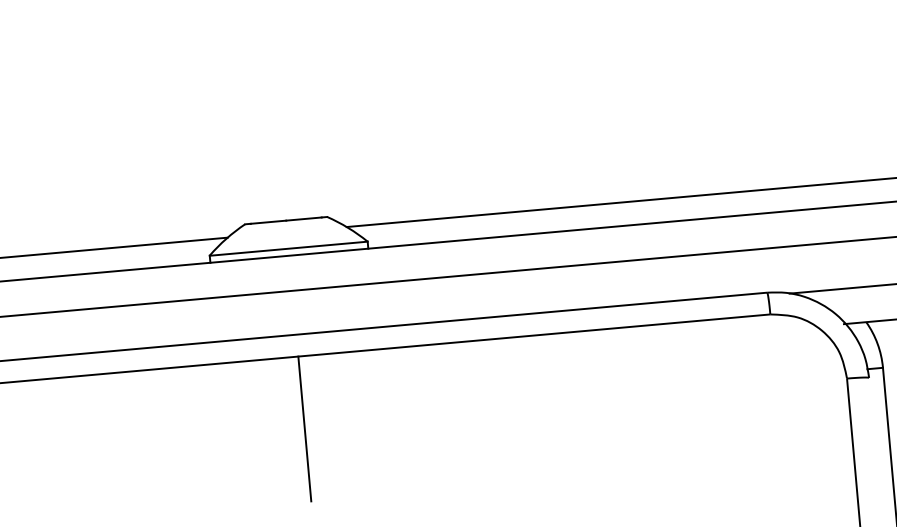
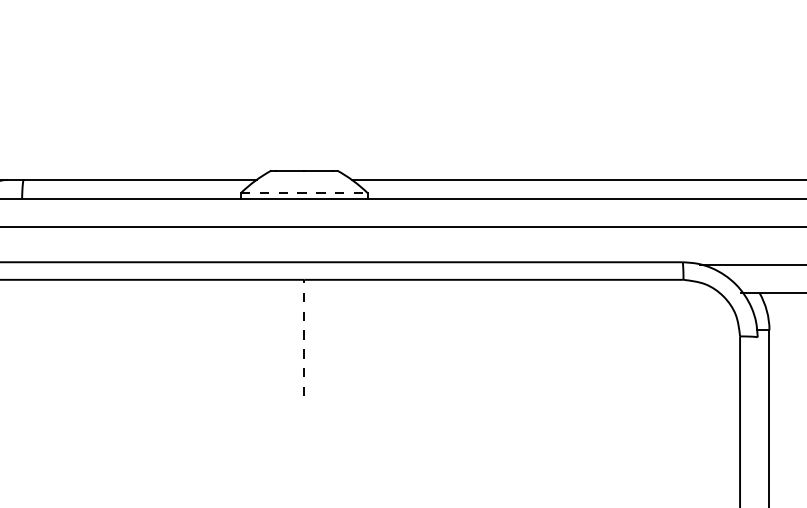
line: (288, 249) -> (304, 193), solid -> dashed
line: (304, 428) -> (304, 337), solid -> dashed

